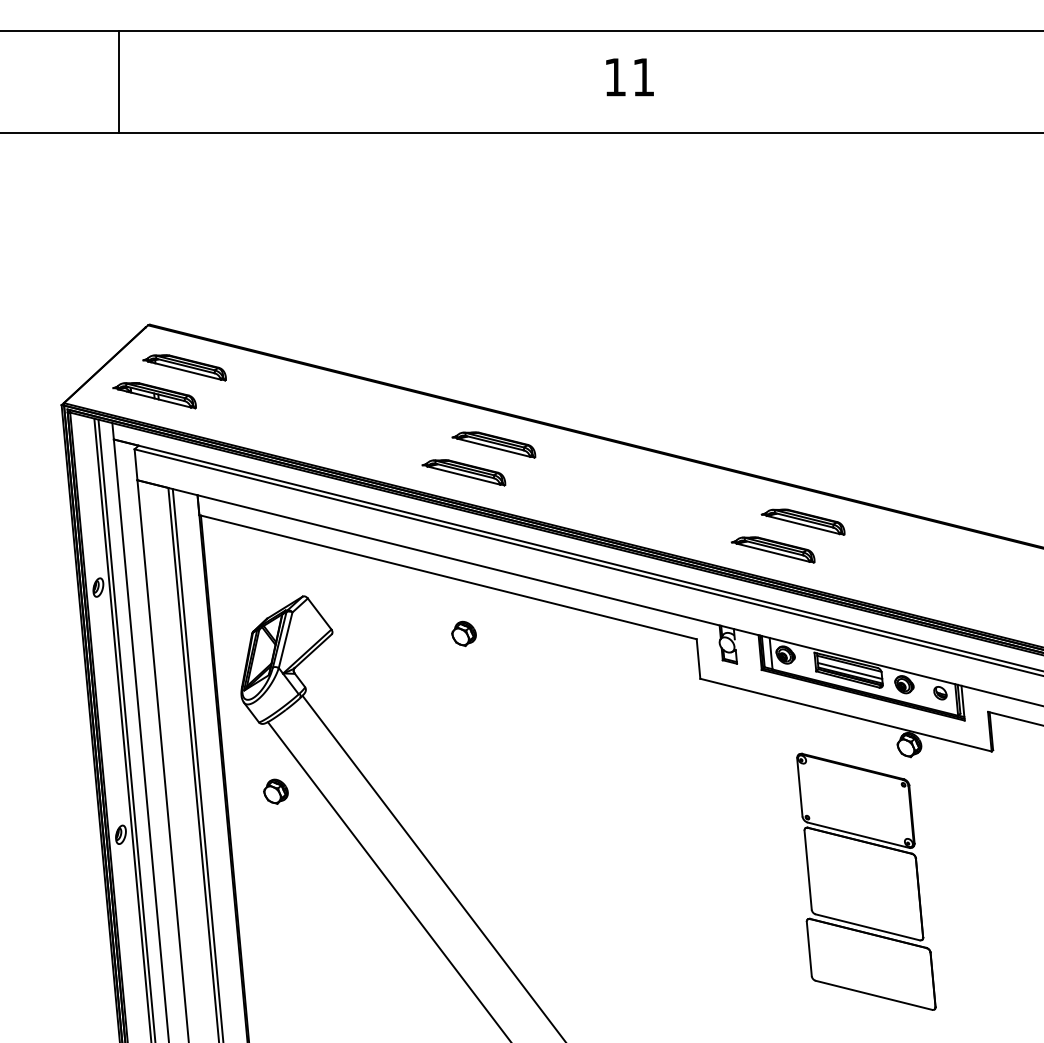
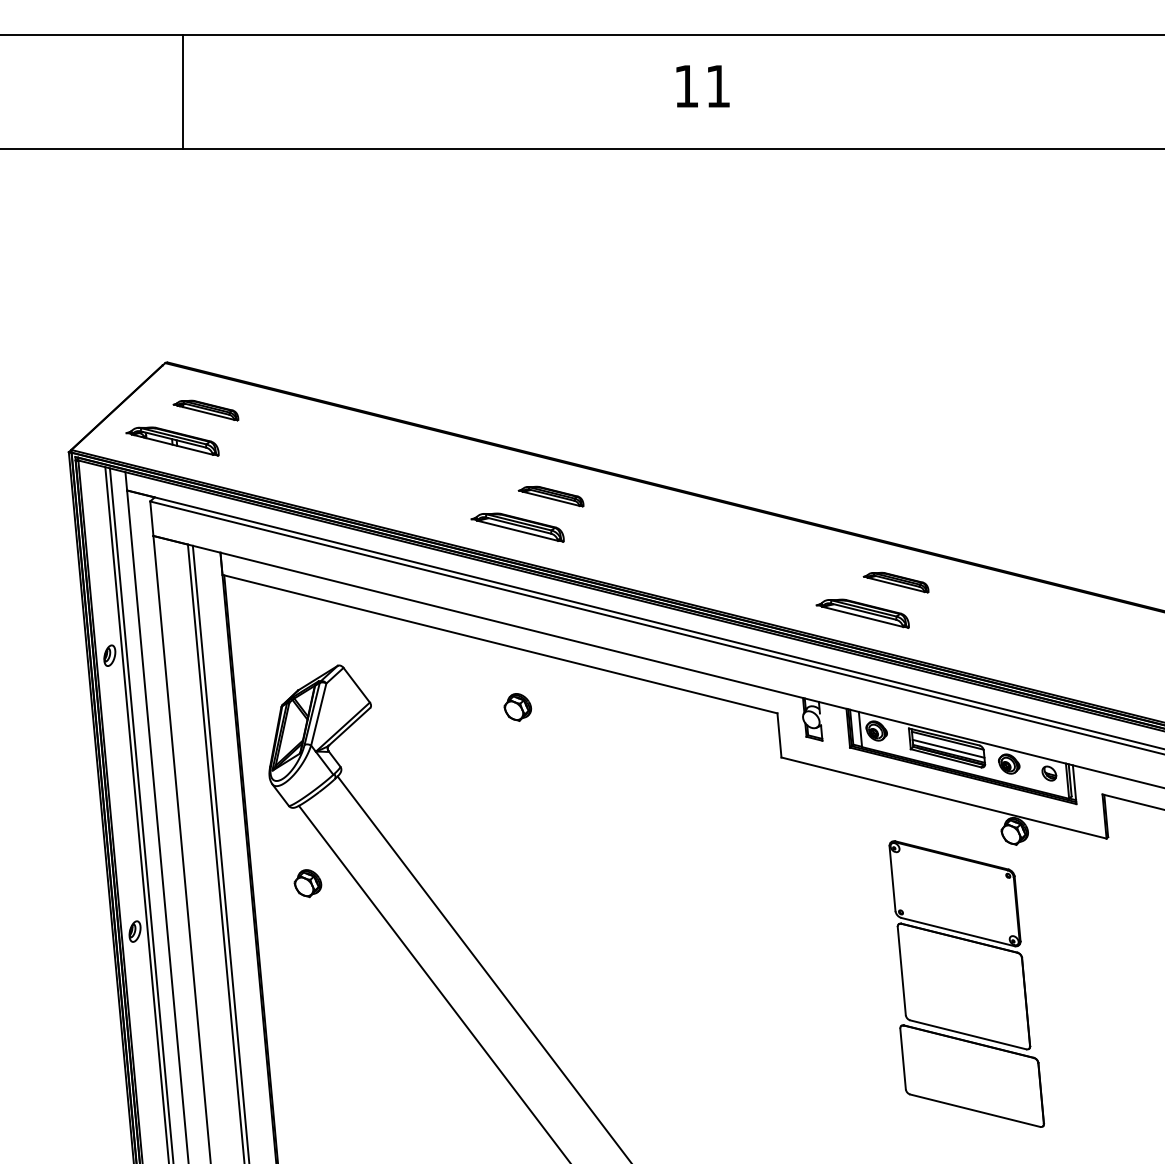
line: (118, 82) -> (182, 92), moved
part: (184, 367) -> (205, 410), size x0.7
part: (493, 444) -> (550, 496), size x0.7
part: (802, 521) -> (895, 582), size x0.7

